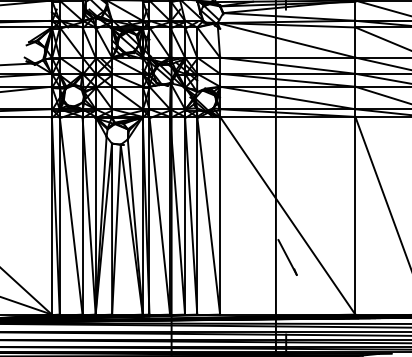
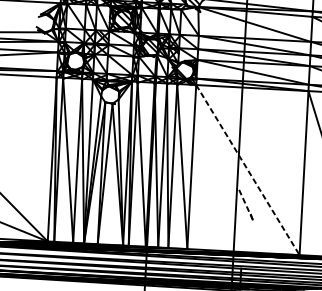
line: (287, 215) -> (247, 169), solid -> dashed
line: (287, 257) -> (245, 204), solid -> dashed

